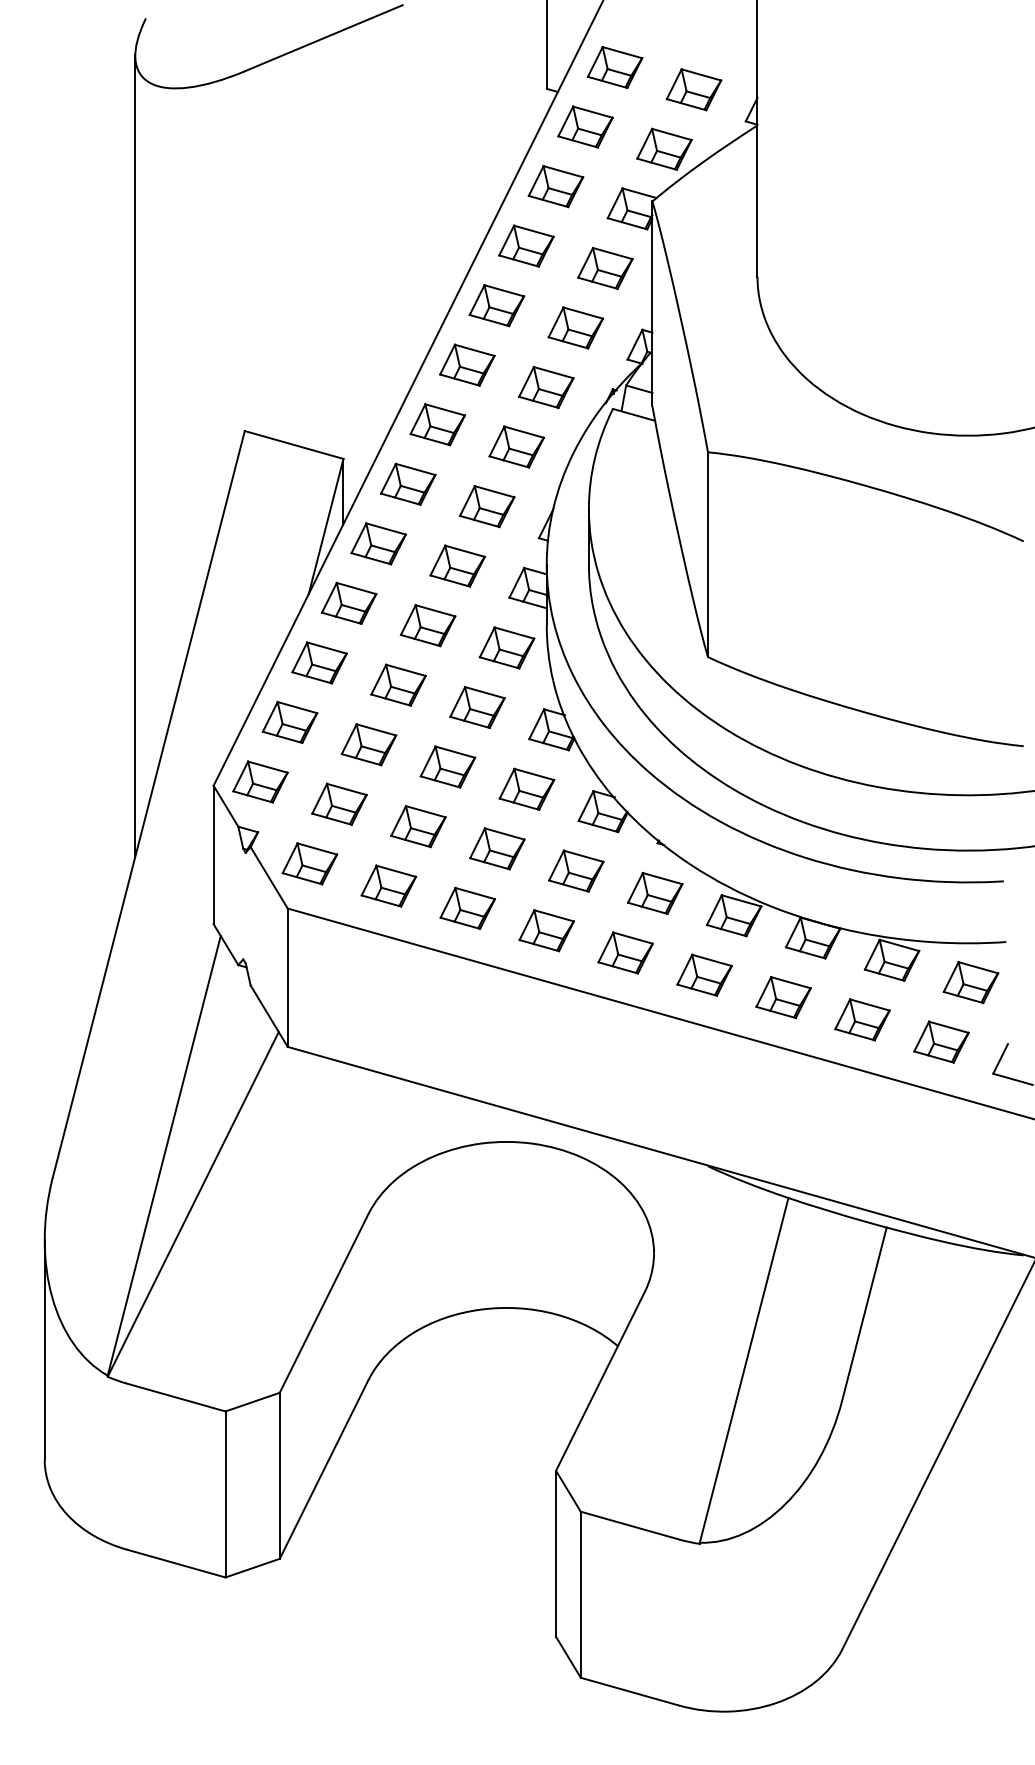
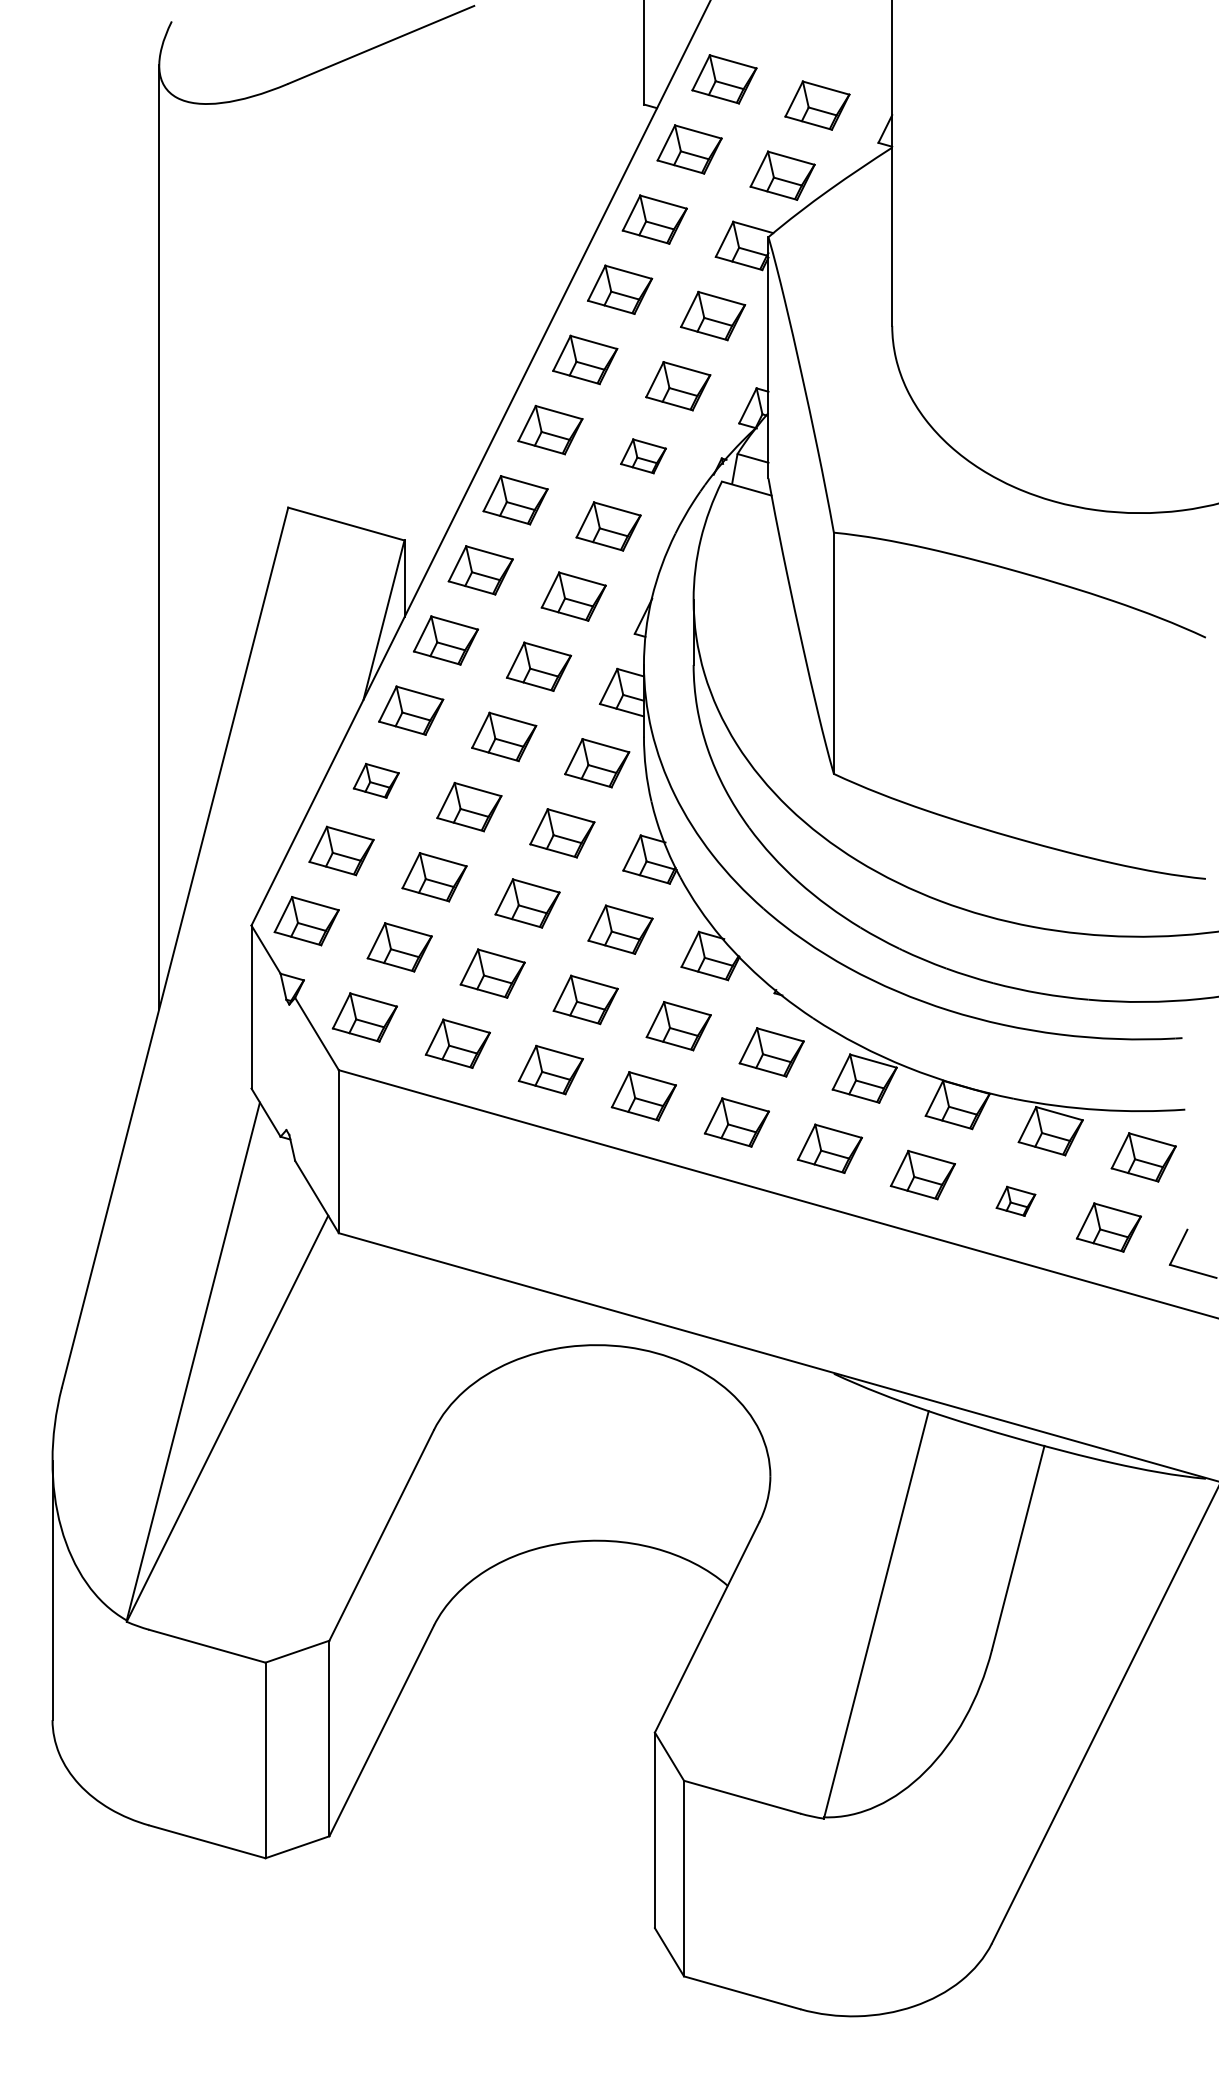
part: (546, 387) -> (643, 456), size x0.7
part: (319, 662) -> (376, 780), size x0.7
part: (862, 1019) -> (1015, 1200), size x0.6

